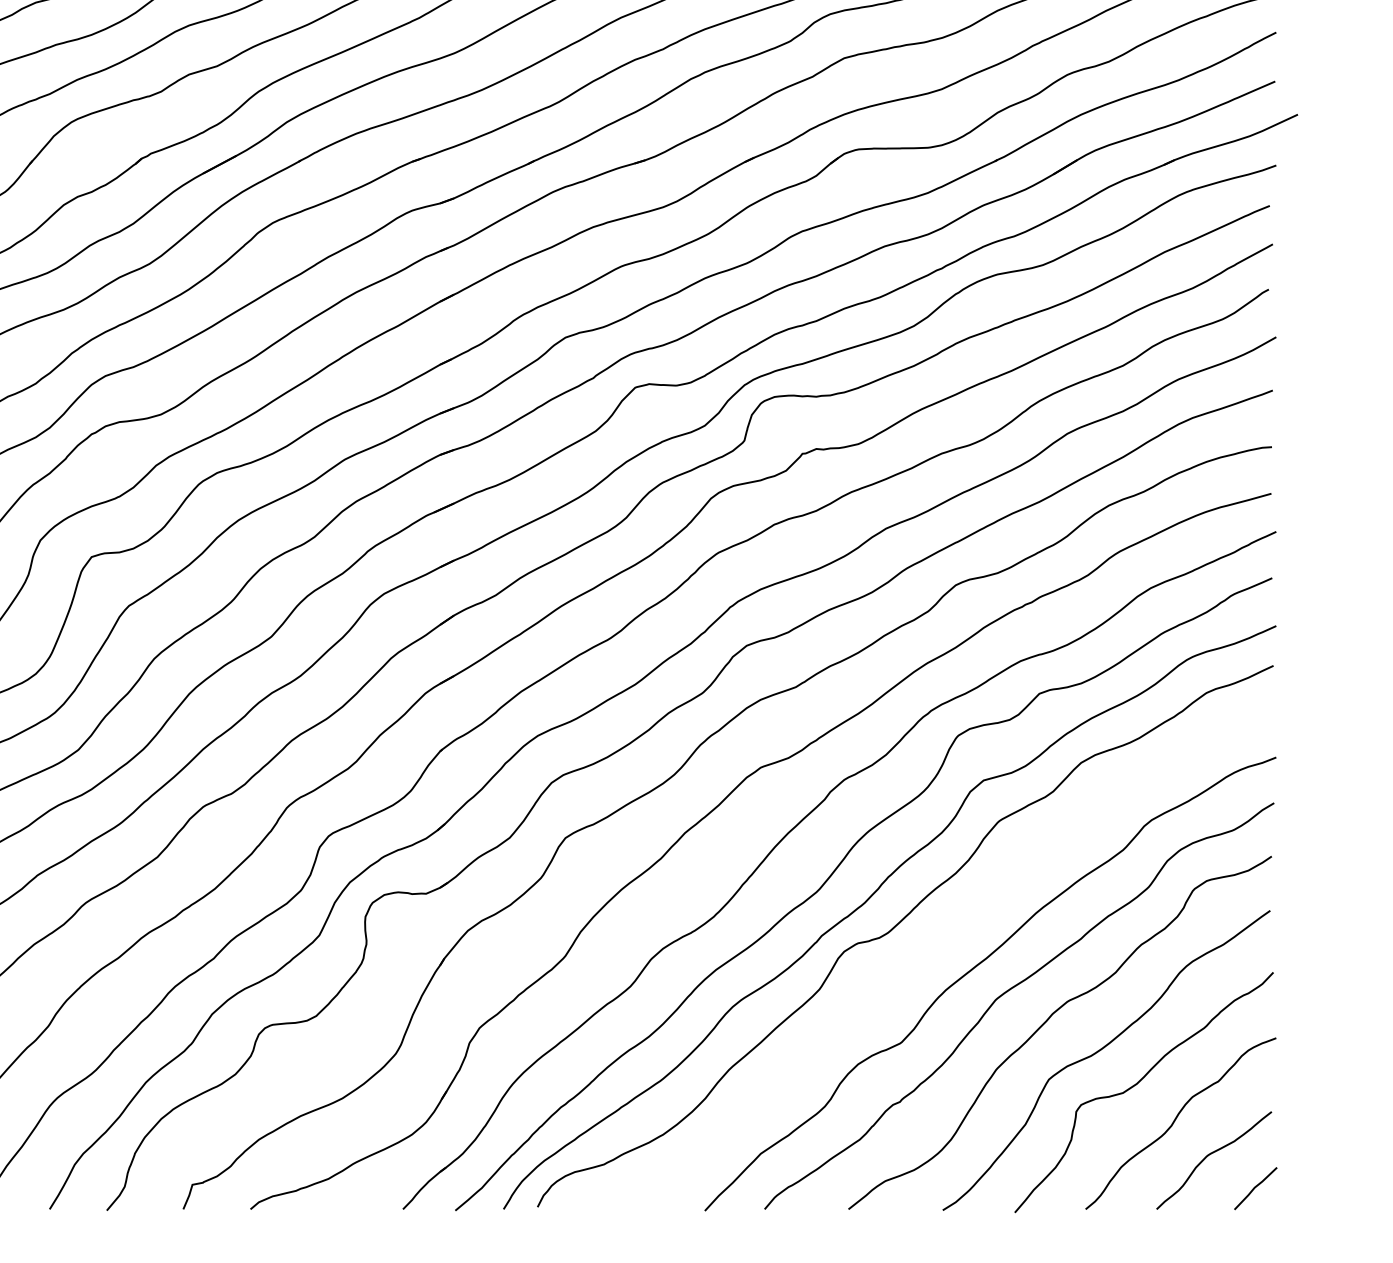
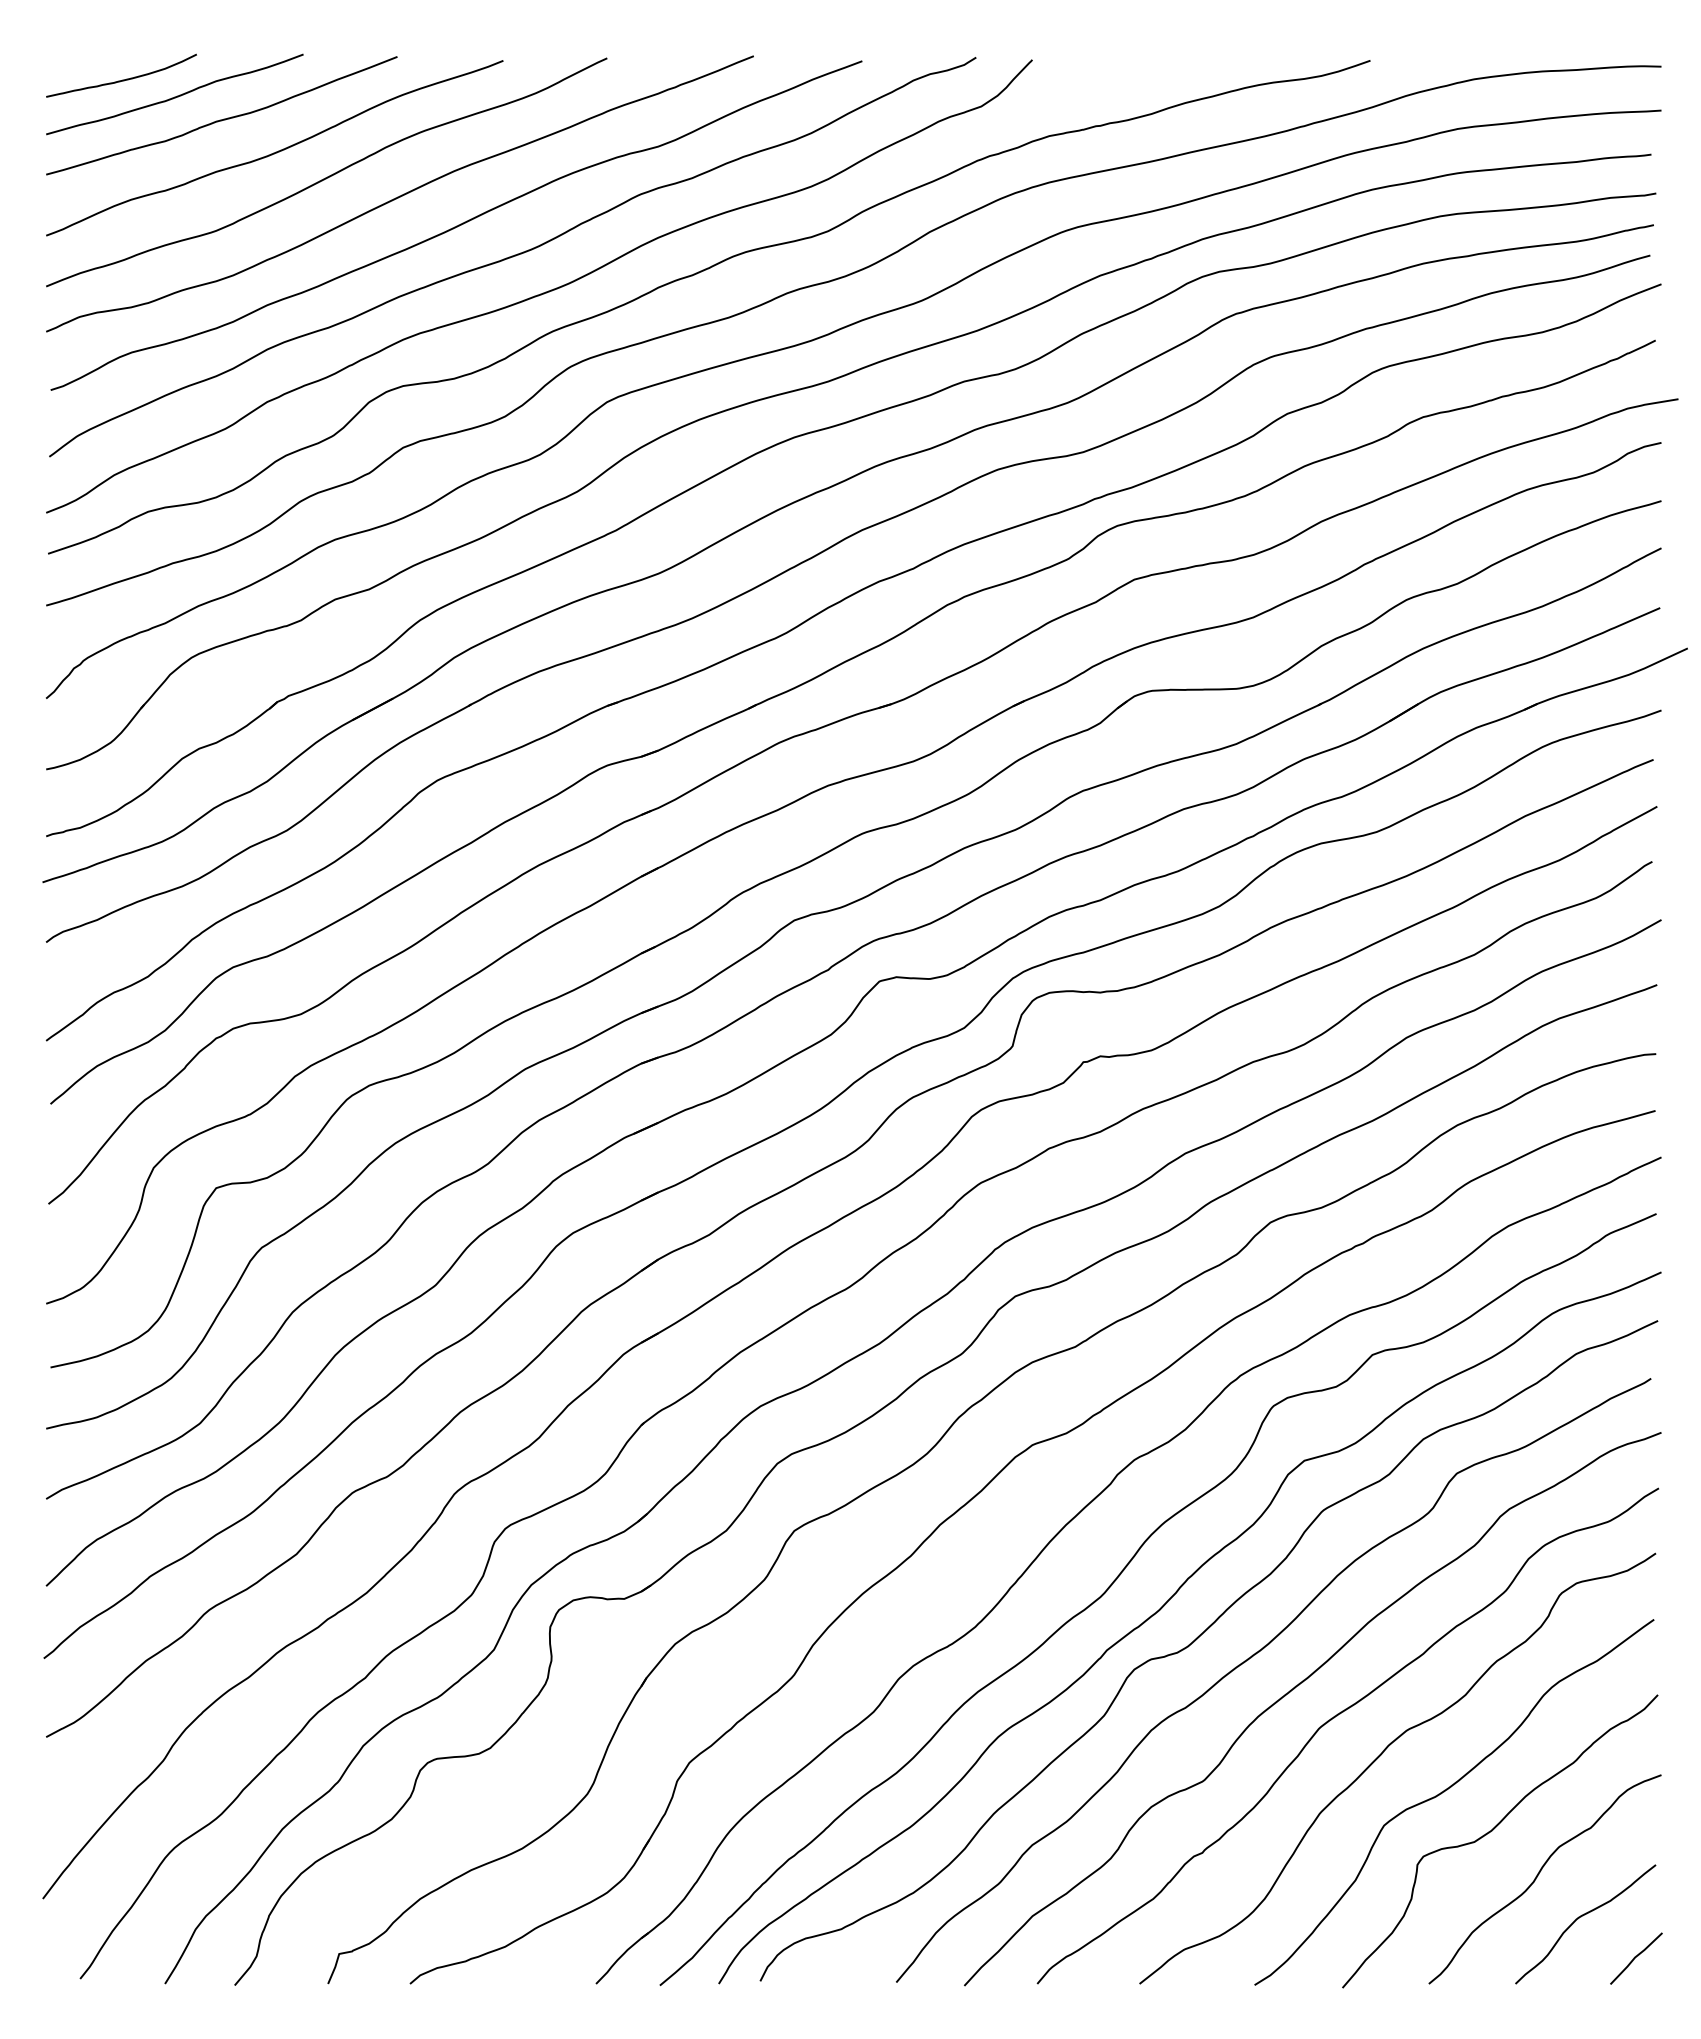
curve: (944, 939) -> (1256, 1654), added

